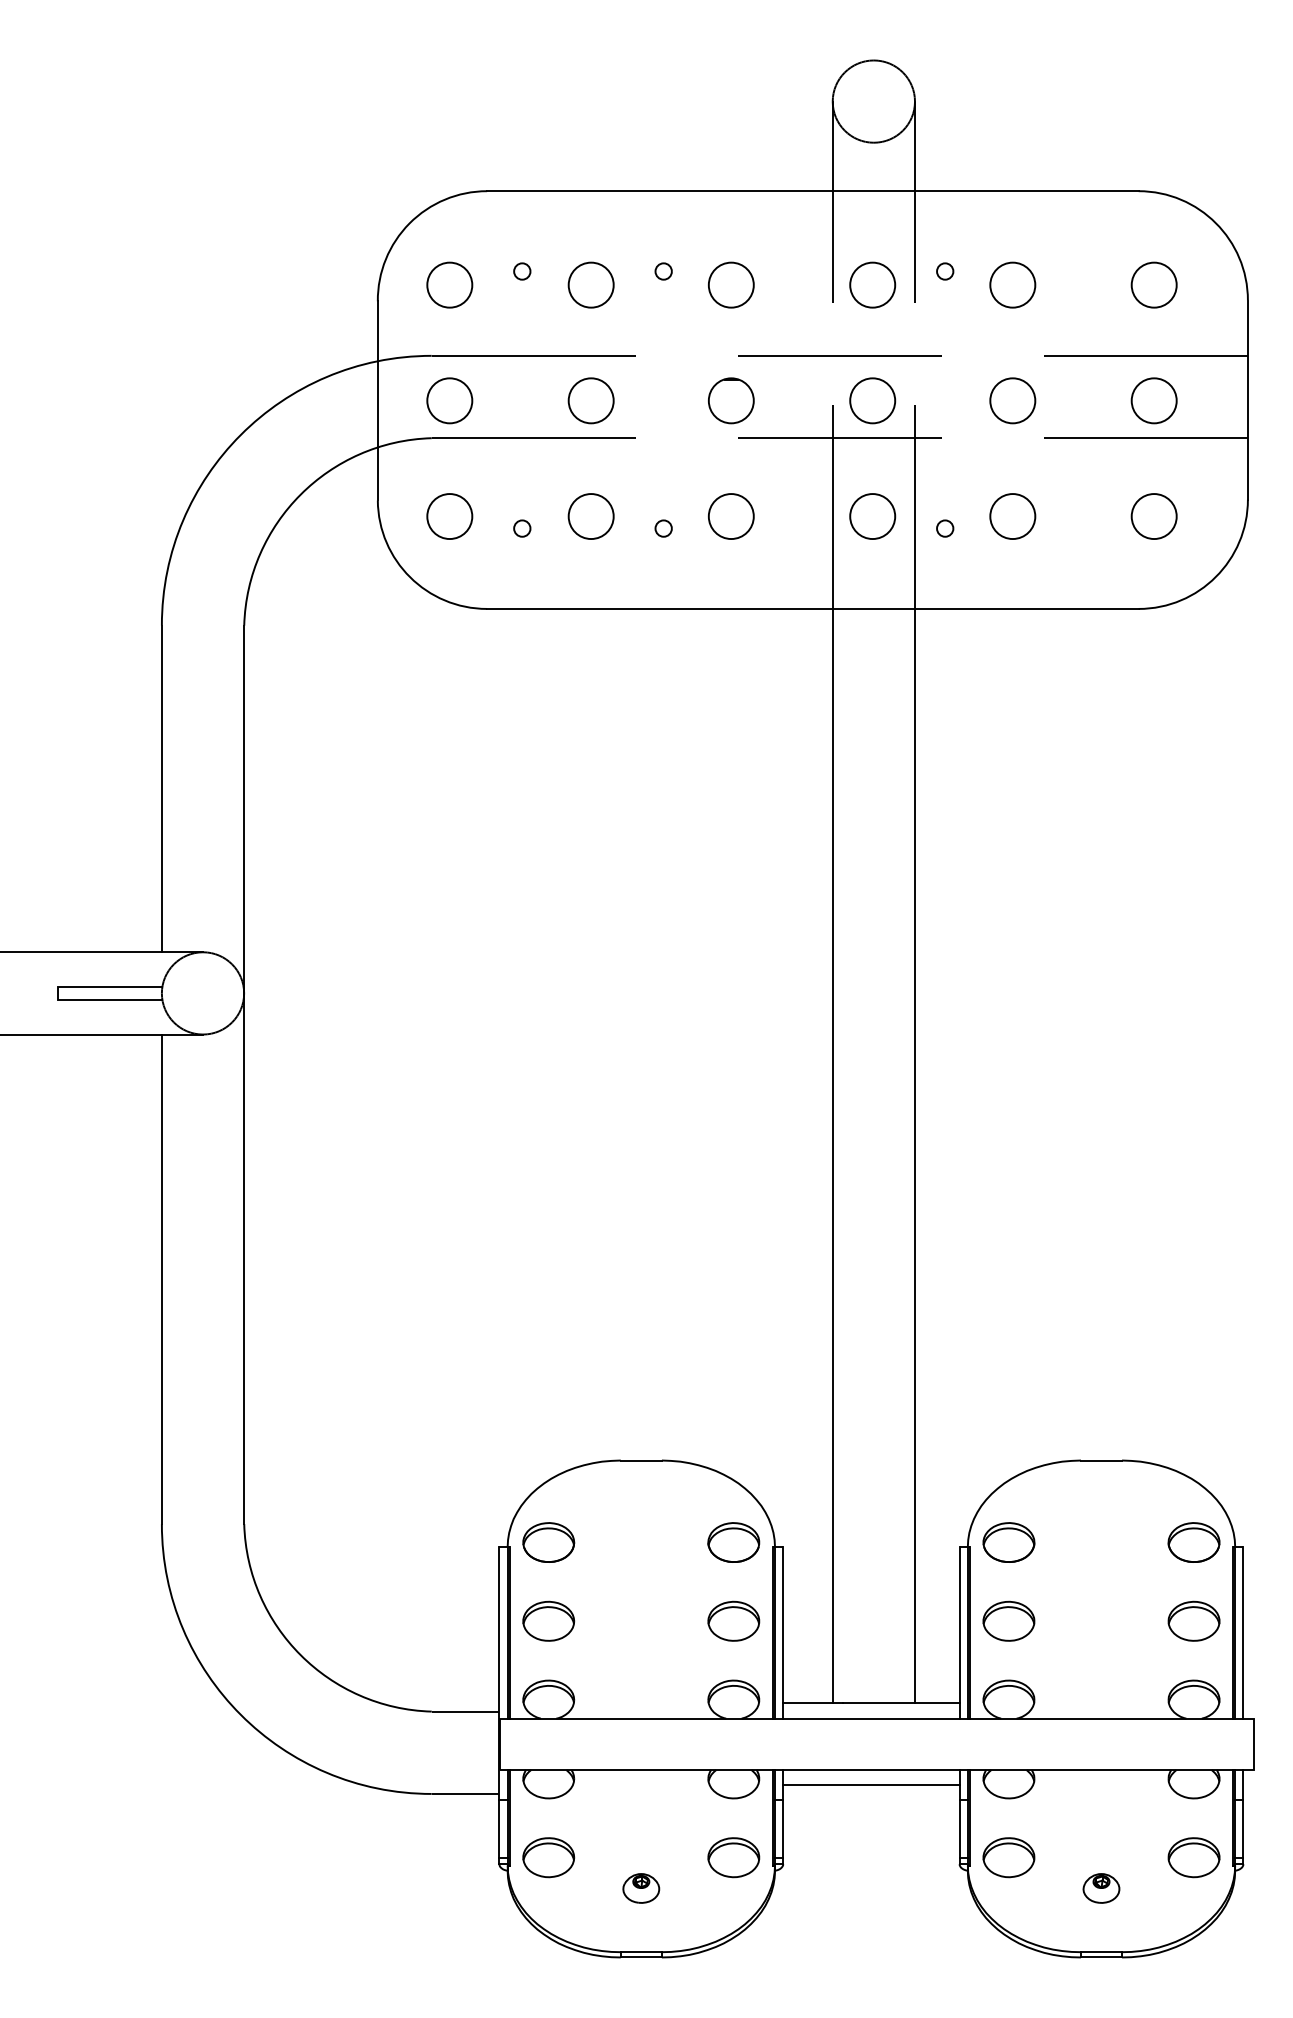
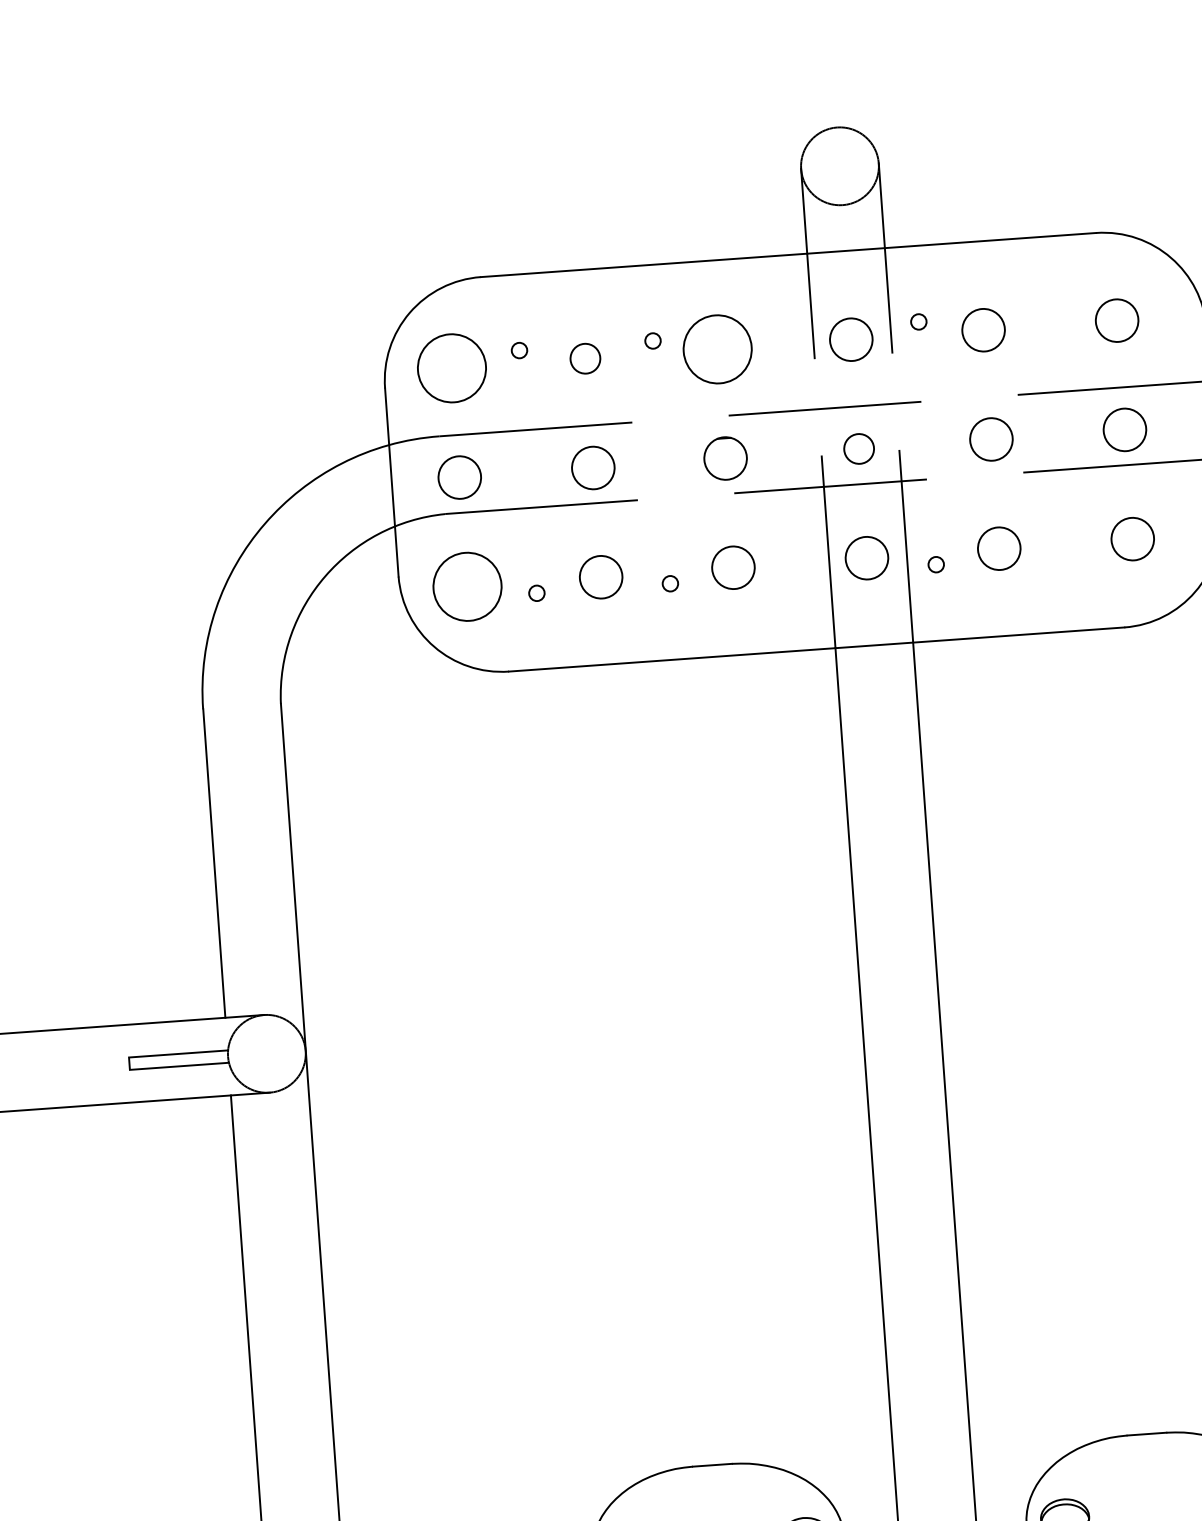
circle: (449, 284) -> (451, 367), size x1.6
circle: (590, 284) -> (584, 358), size x0.7
circle: (731, 284) -> (717, 348), size x1.6
circle: (872, 400) -> (858, 448), size x0.7
circle: (449, 516) -> (467, 586), size x1.6

